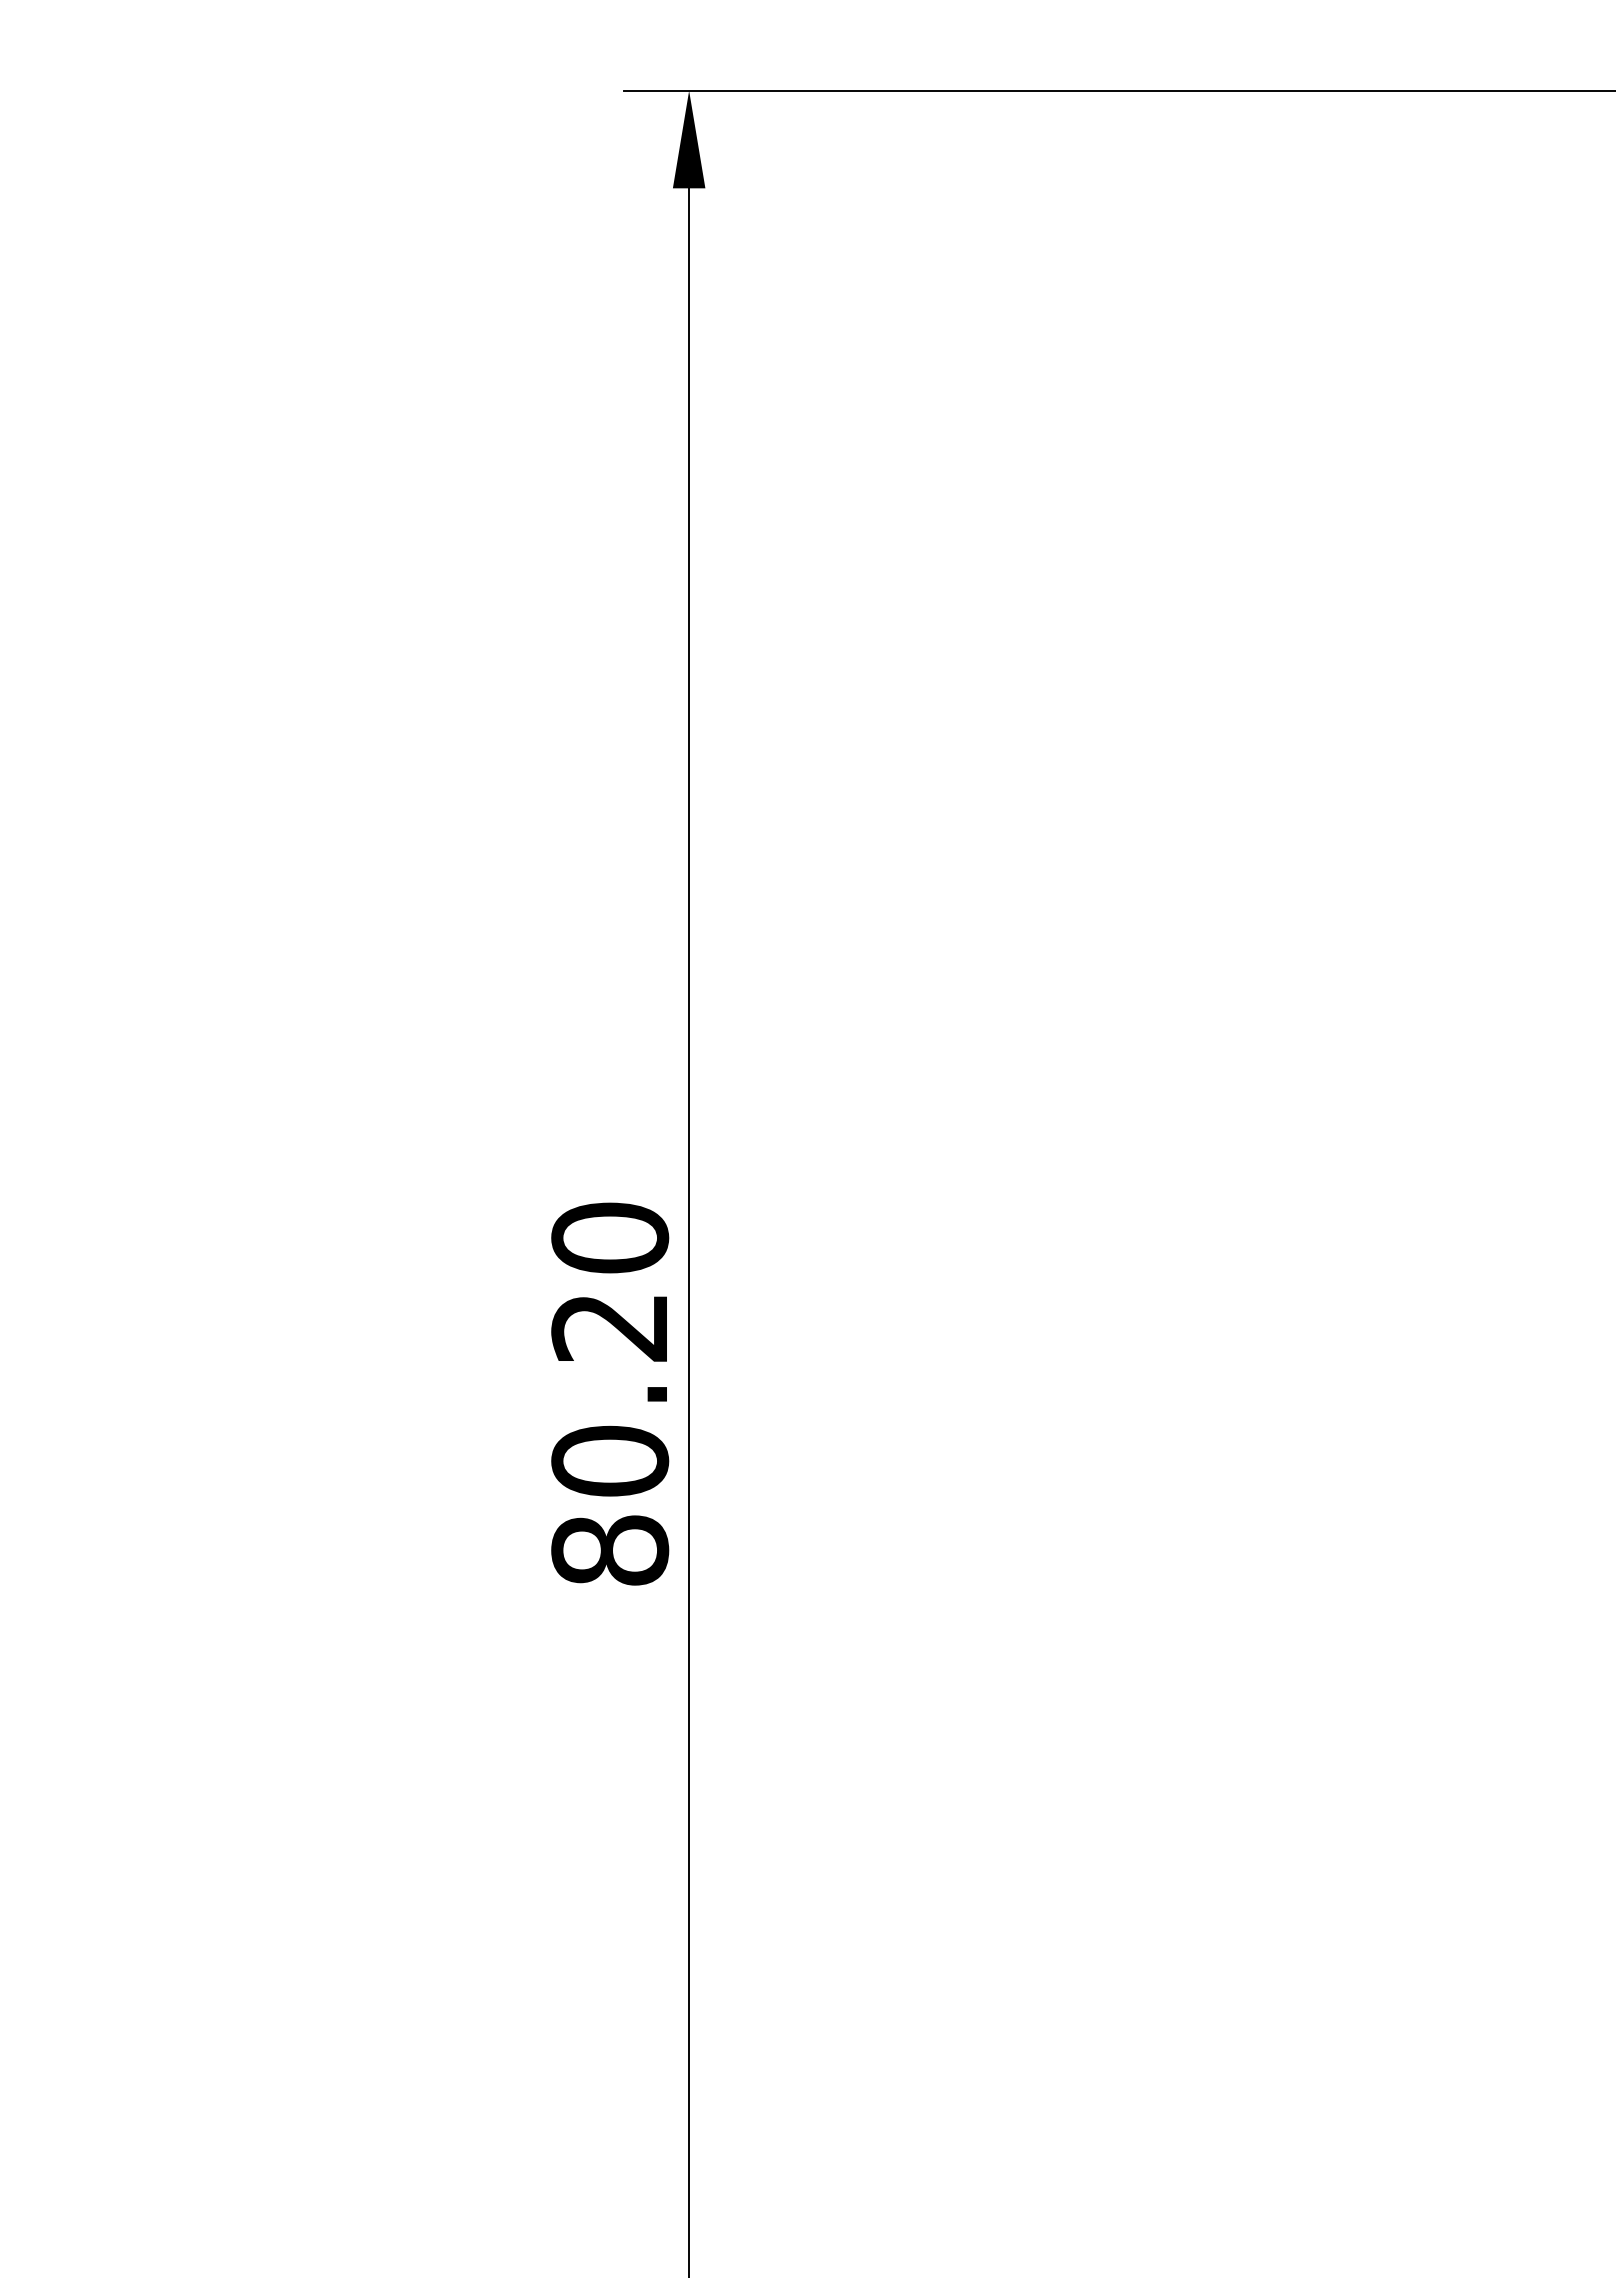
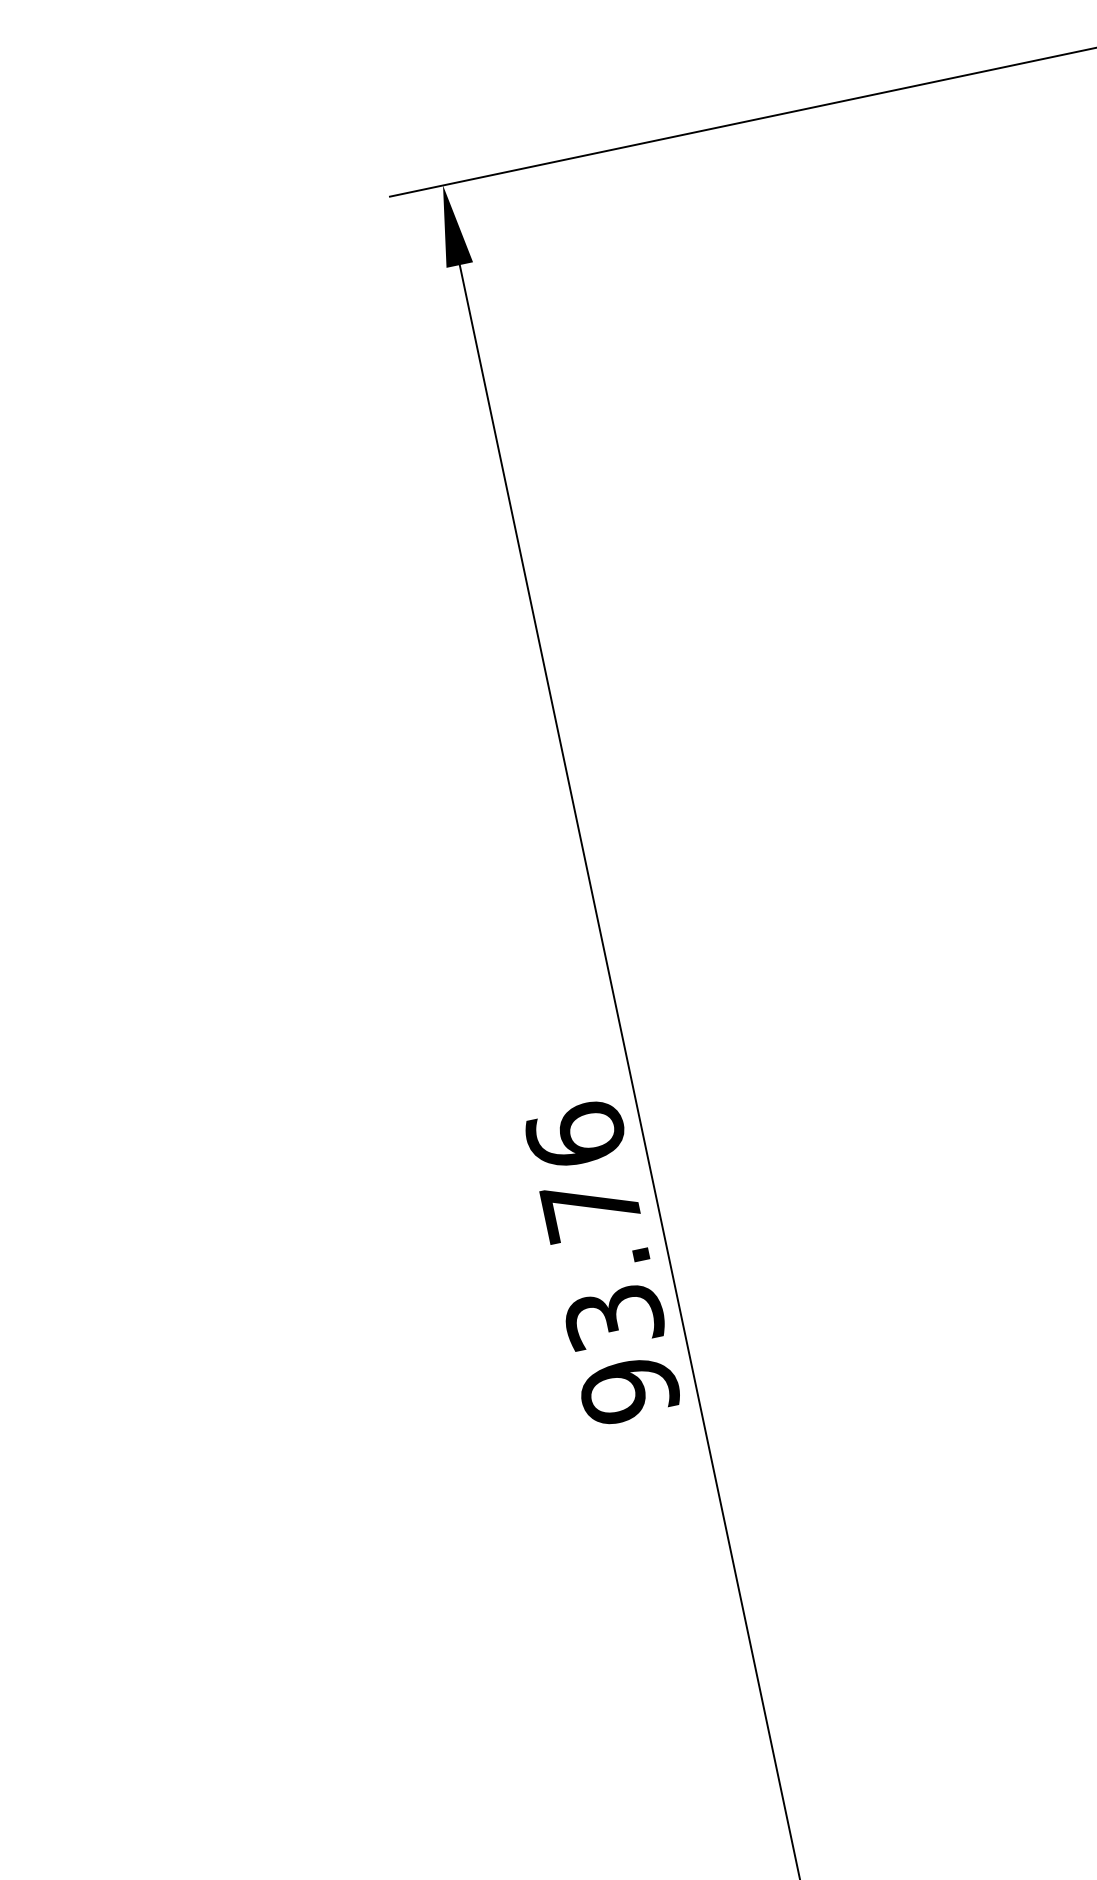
text: (610, 1394) -> (603, 1263), 80.20 -> 93.76

